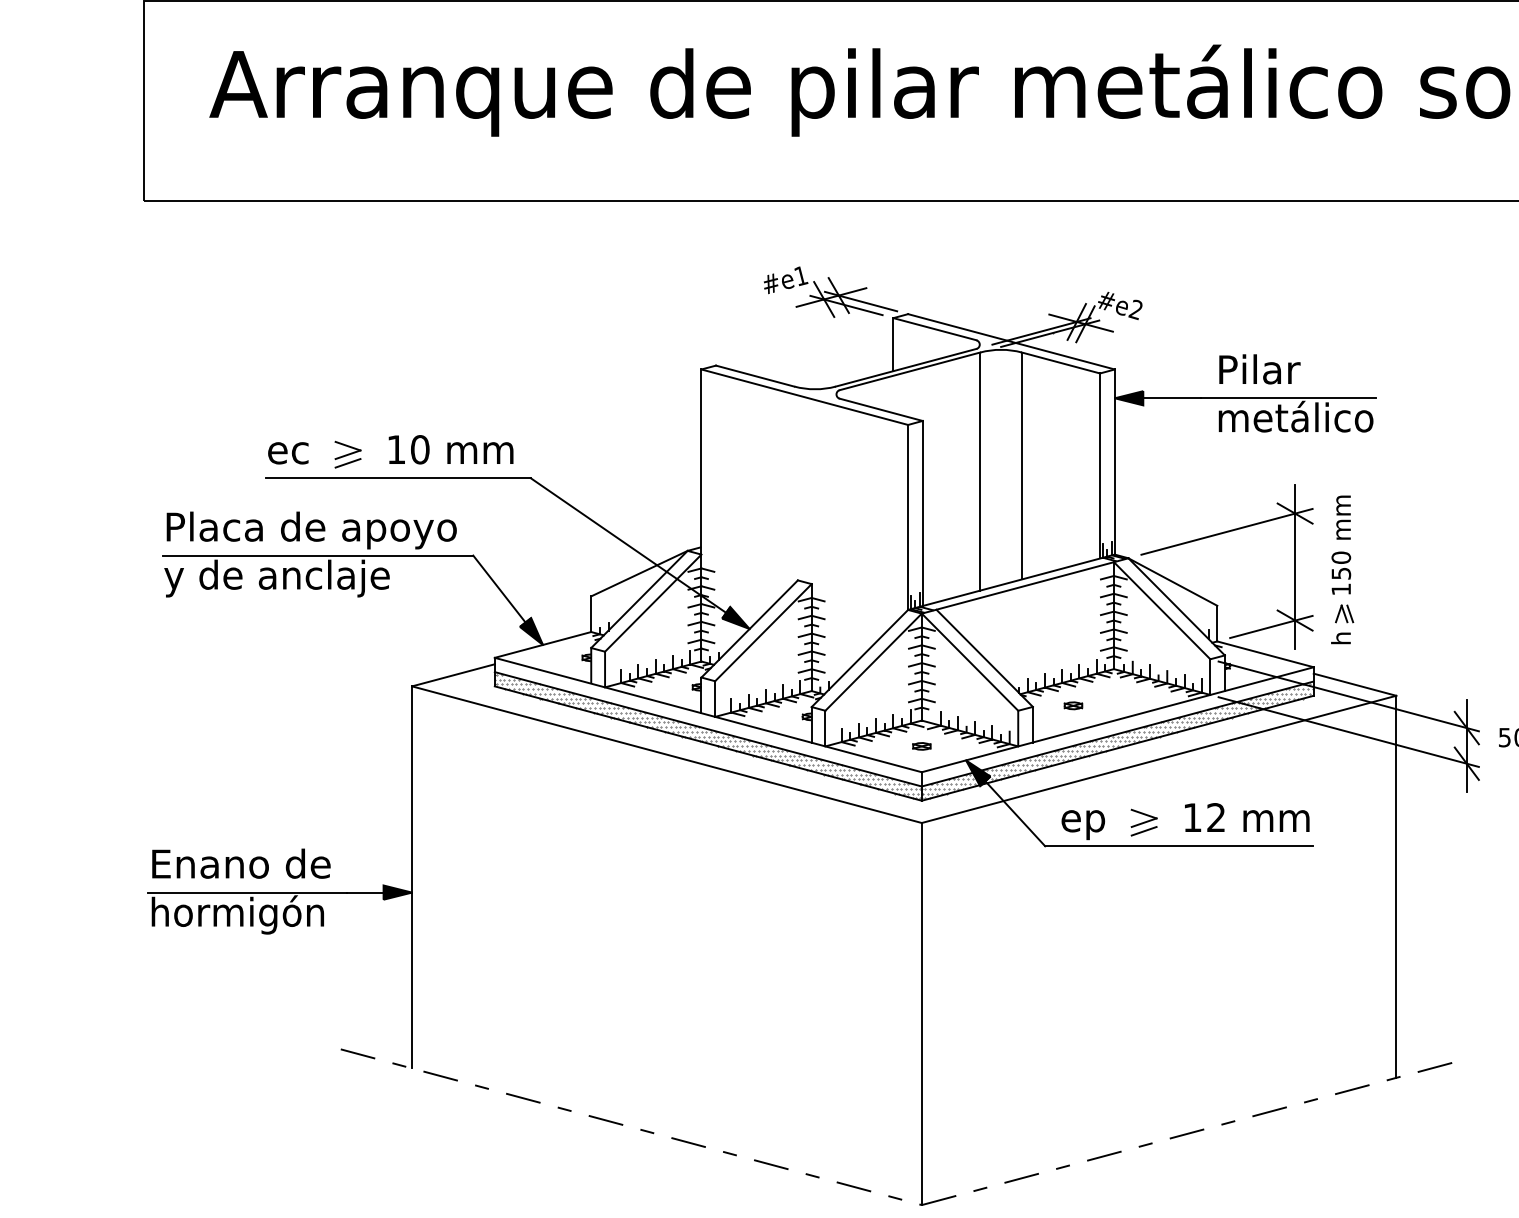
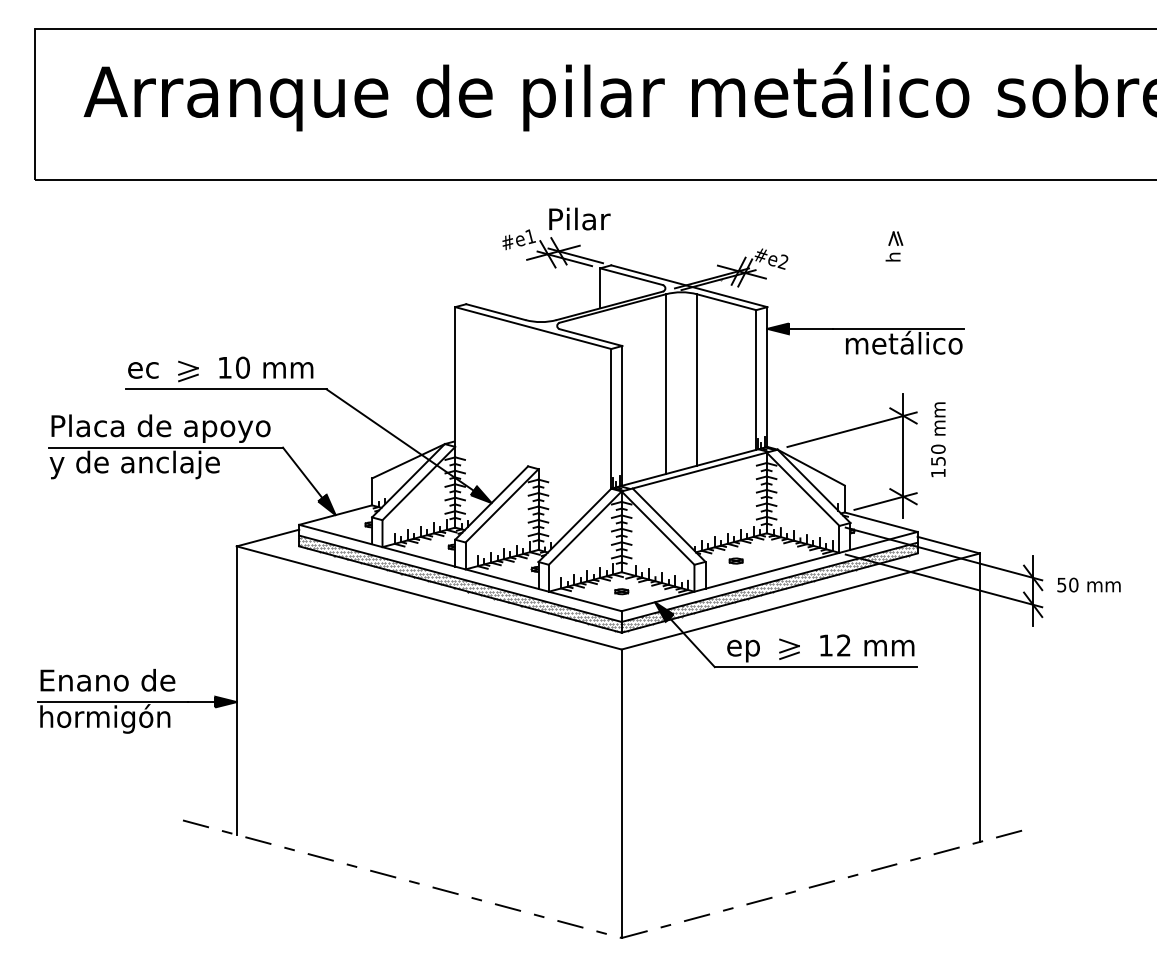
text: (1259, 368) -> (579, 218), moved
part: (1342, 624) -> (894, 246), moved

